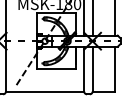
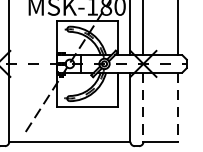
line: (92, 69) -> (143, 107), solid -> dashed
line: (114, 69) -> (177, 107), solid -> dashed

